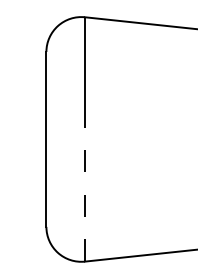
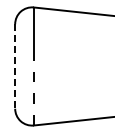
line: (47, 139) -> (15, 66), solid -> dashed

